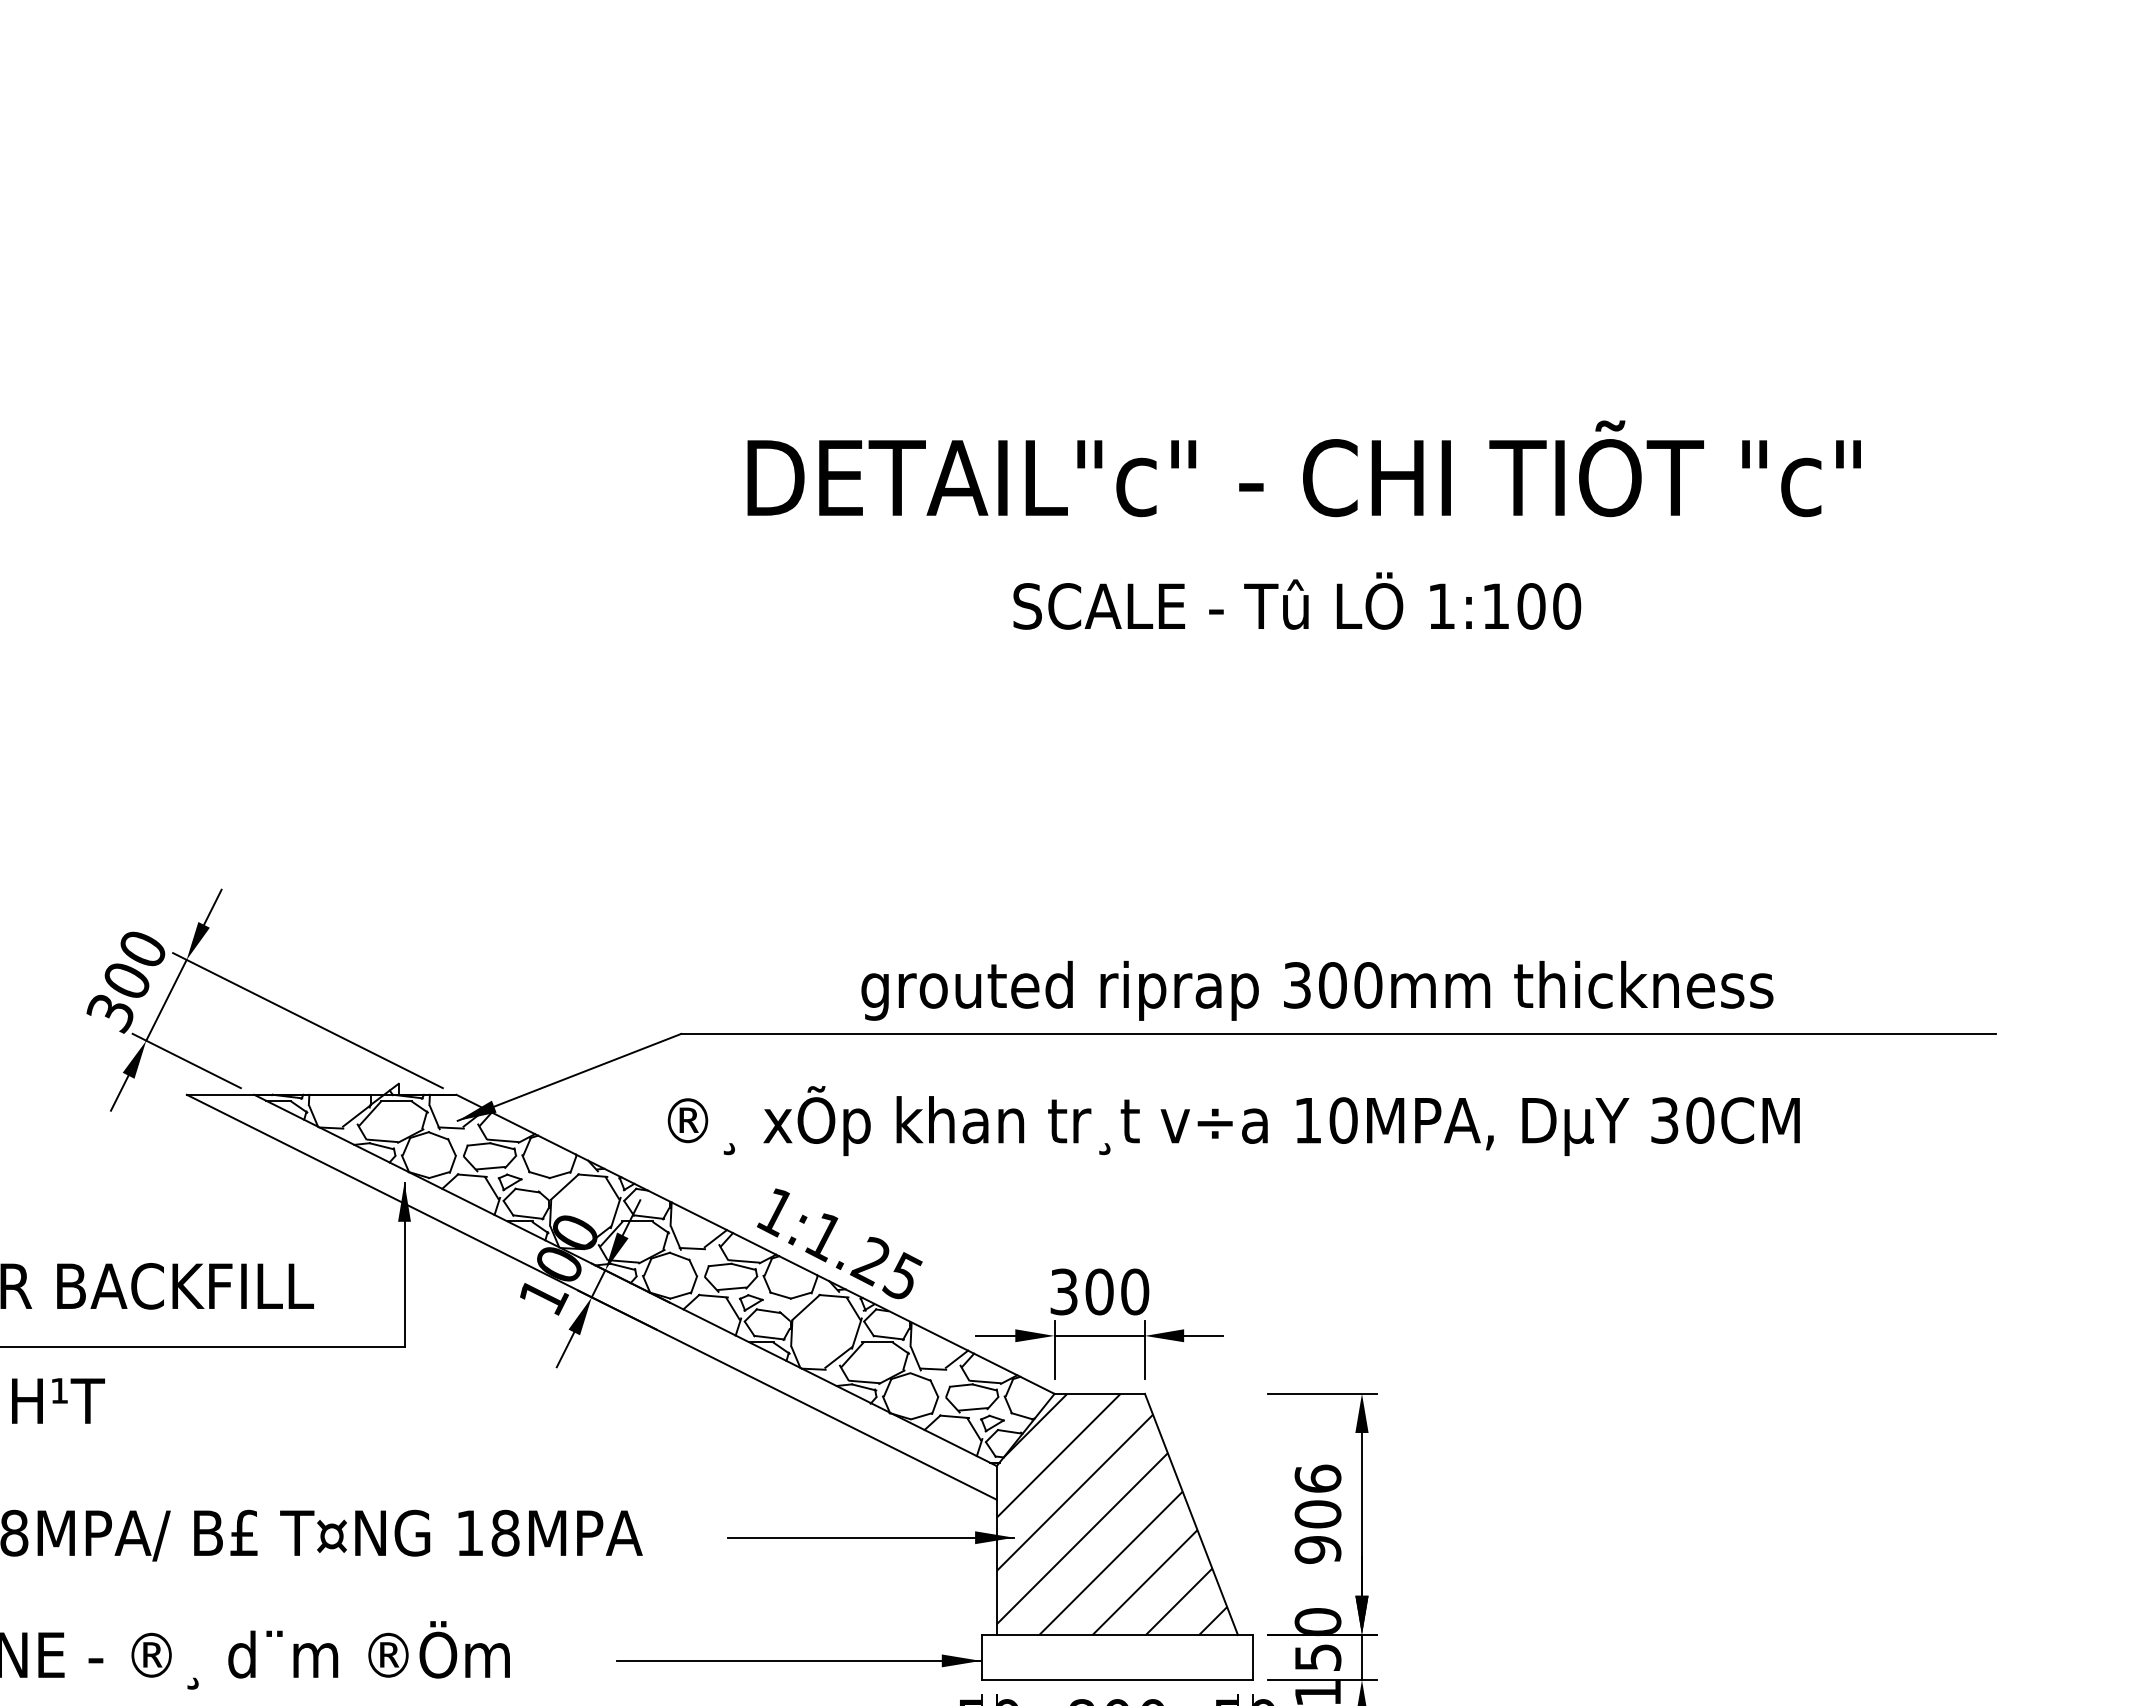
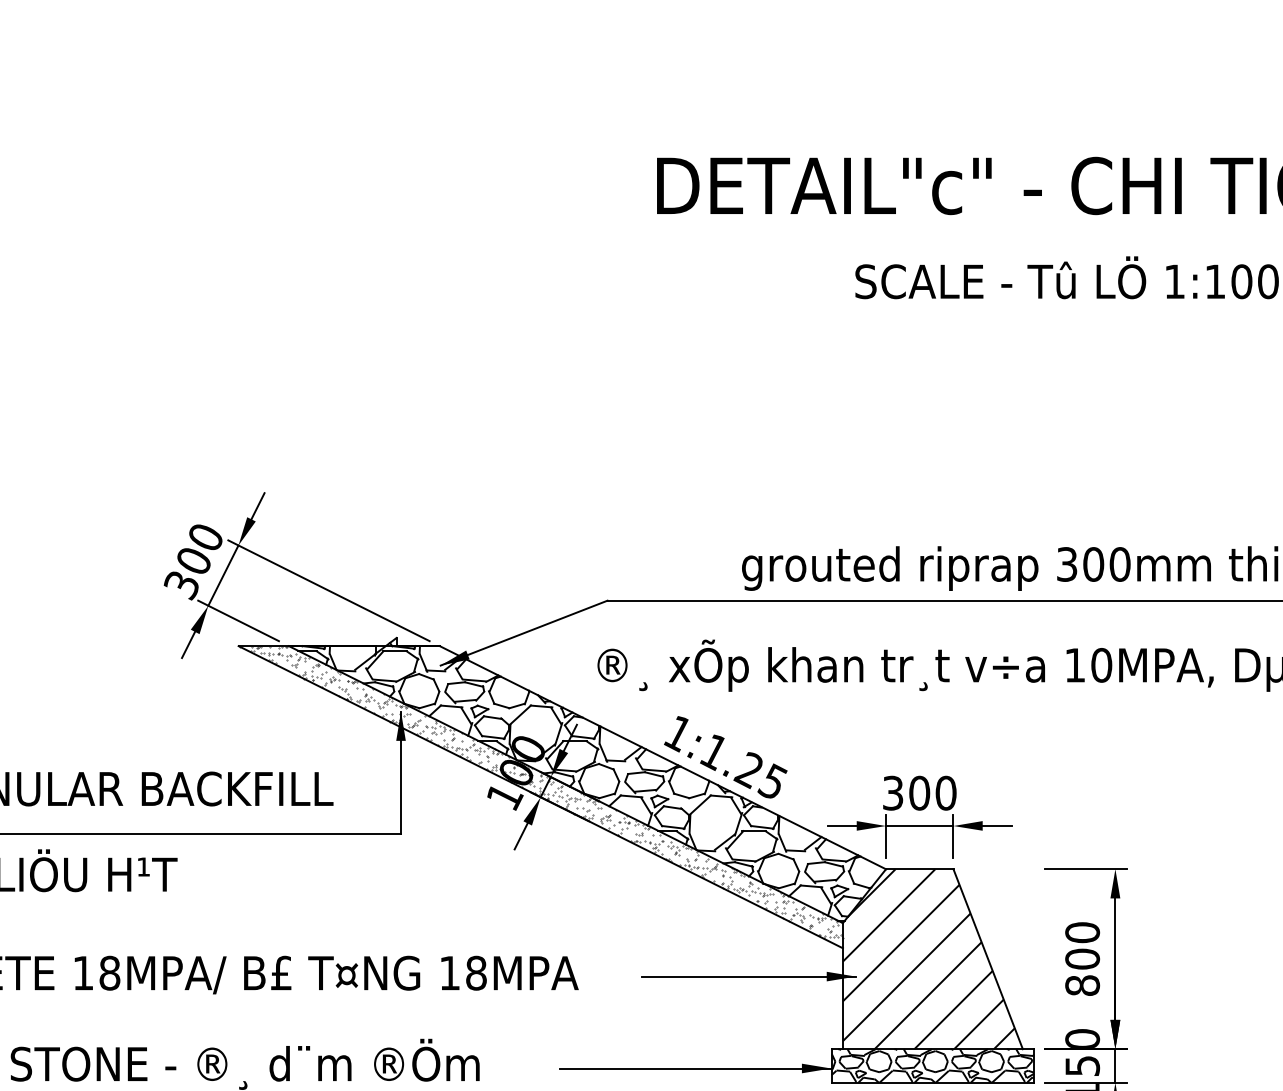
hatch: (592, 1290) -> (541, 792), added
text: (1317, 1513) -> (1082, 958), 906 -> 800
hatch: (1117, 1657) -> (932, 1065), added

